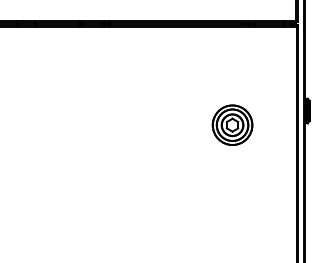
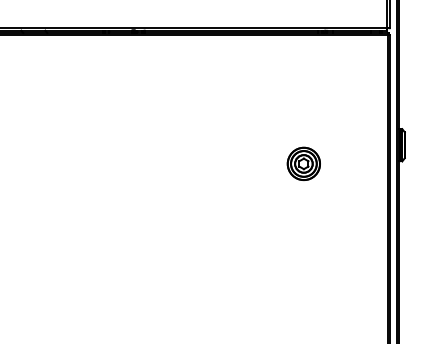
part: (232, 125) -> (303, 164), size x0.62

